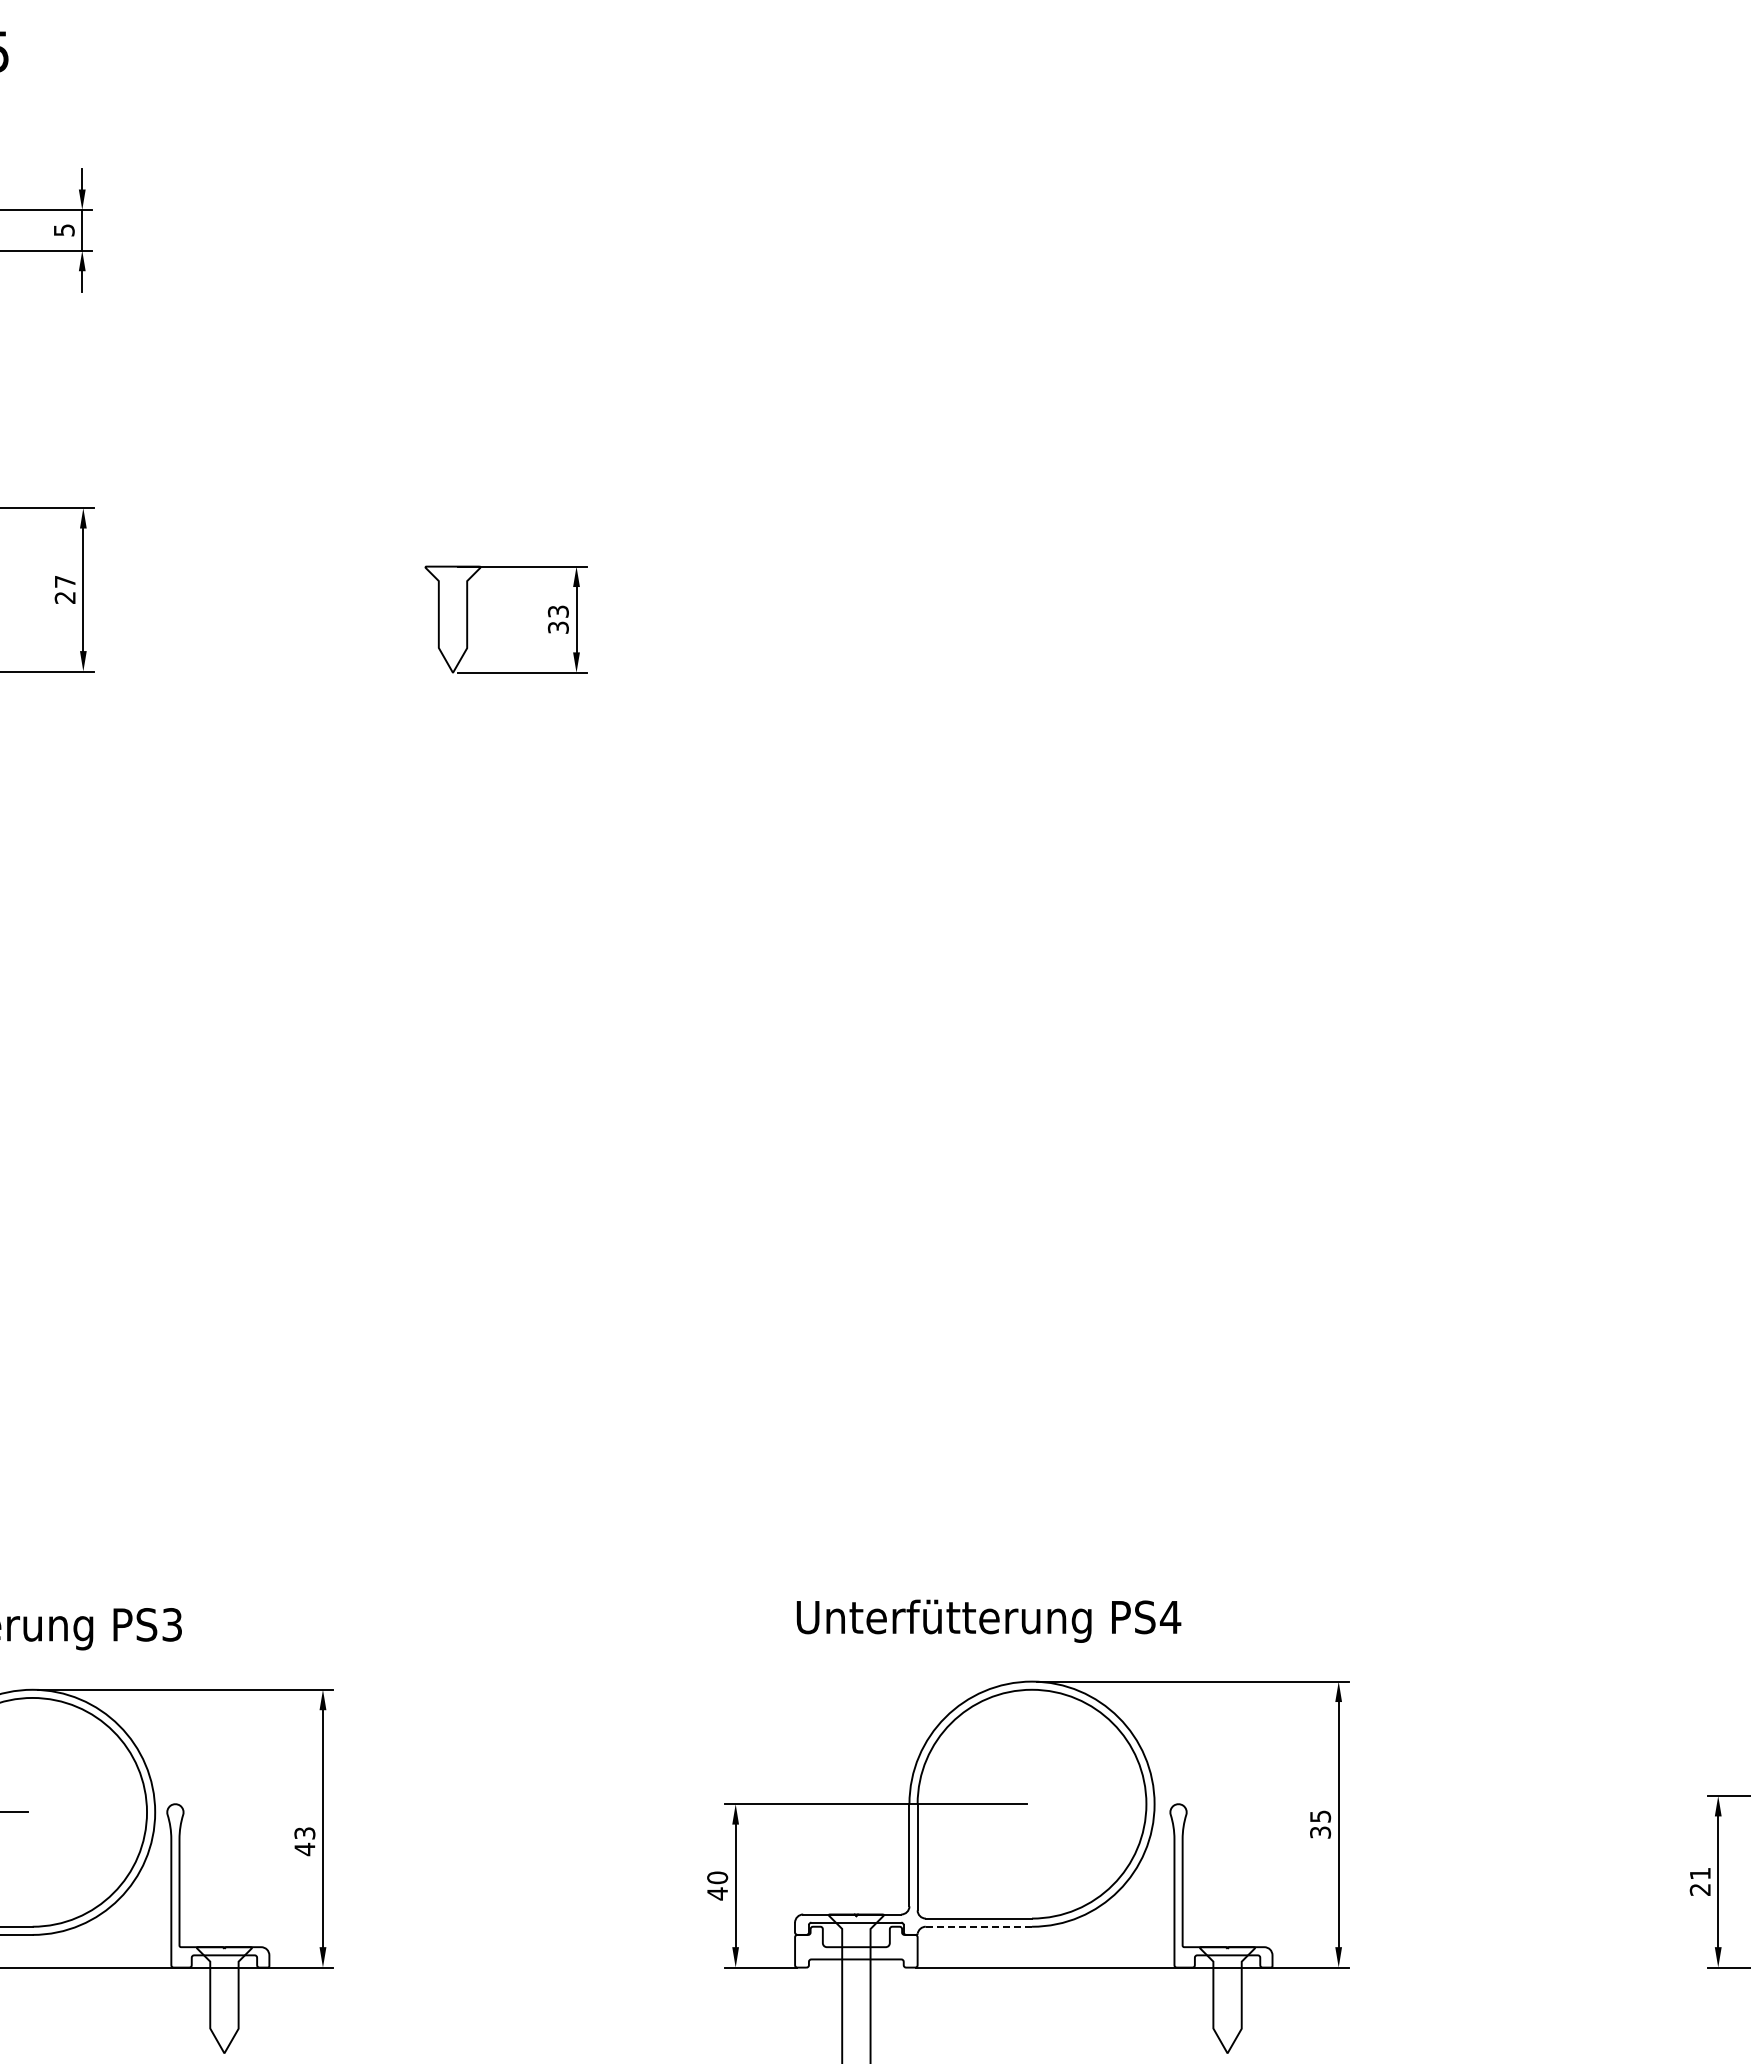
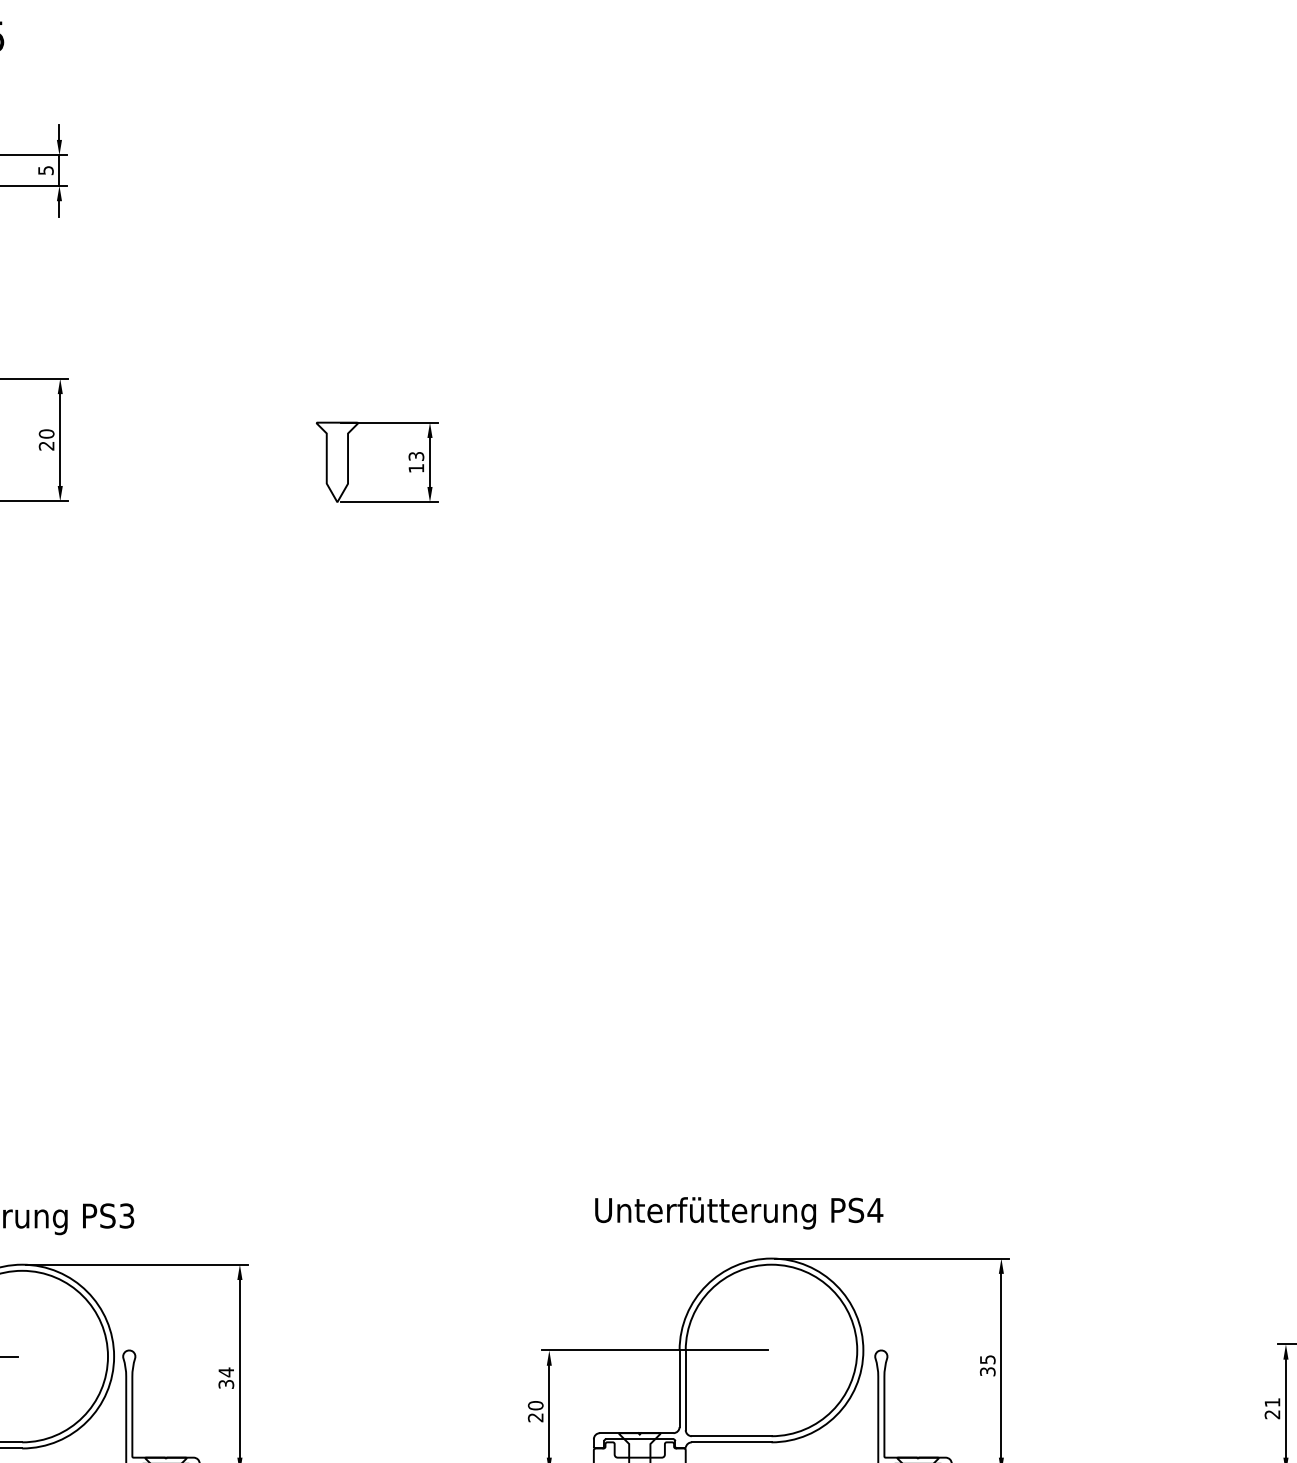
text: (64, 581) -> (46, 433), 27 -> 20
text: (557, 627) -> (415, 468), 33 -> 13
text: (304, 1841) -> (226, 1378), 43 -> 34
text: (717, 1893) -> (535, 1417), 40 -> 20
line: (978, 1926) -> (731, 1442), dashed -> solid

